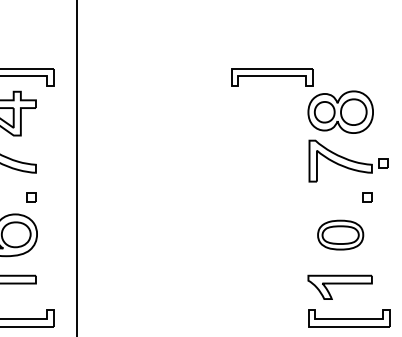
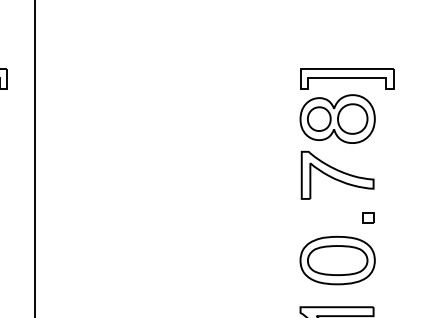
part: (272, 77) -> (347, 79), moved
part: (383, 163) -> (386, 178), removed
part: (340, 234) -> (337, 259), size x1.43

